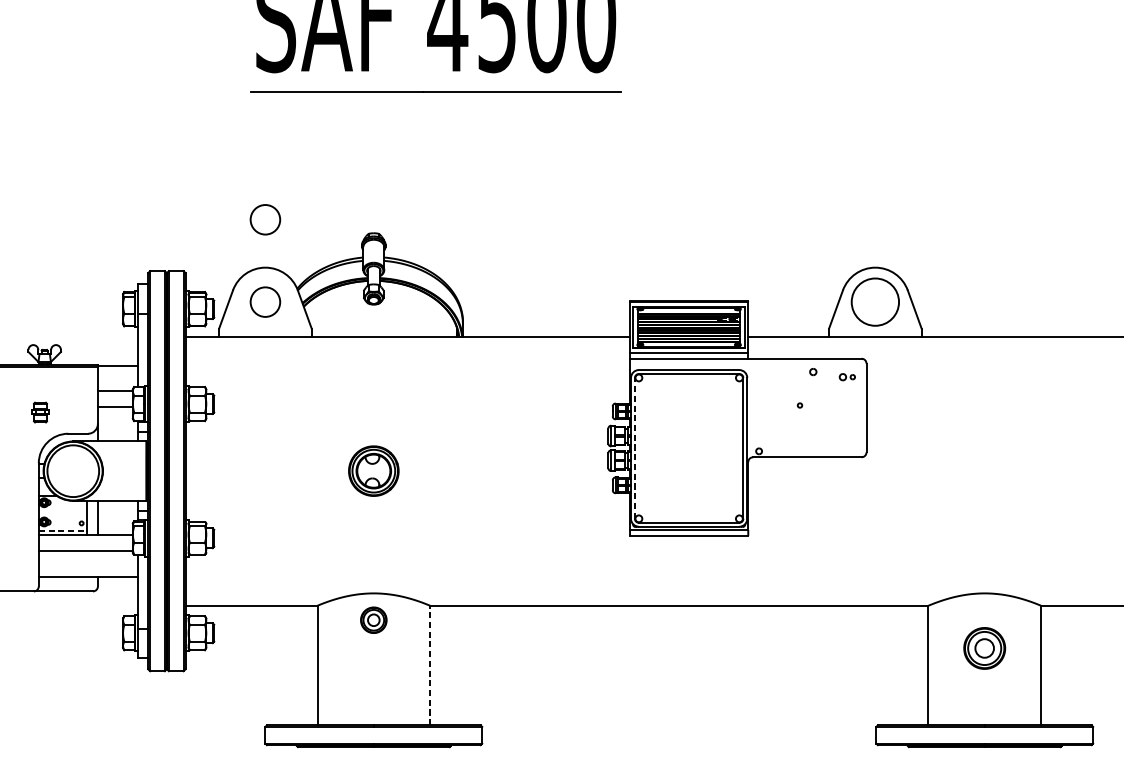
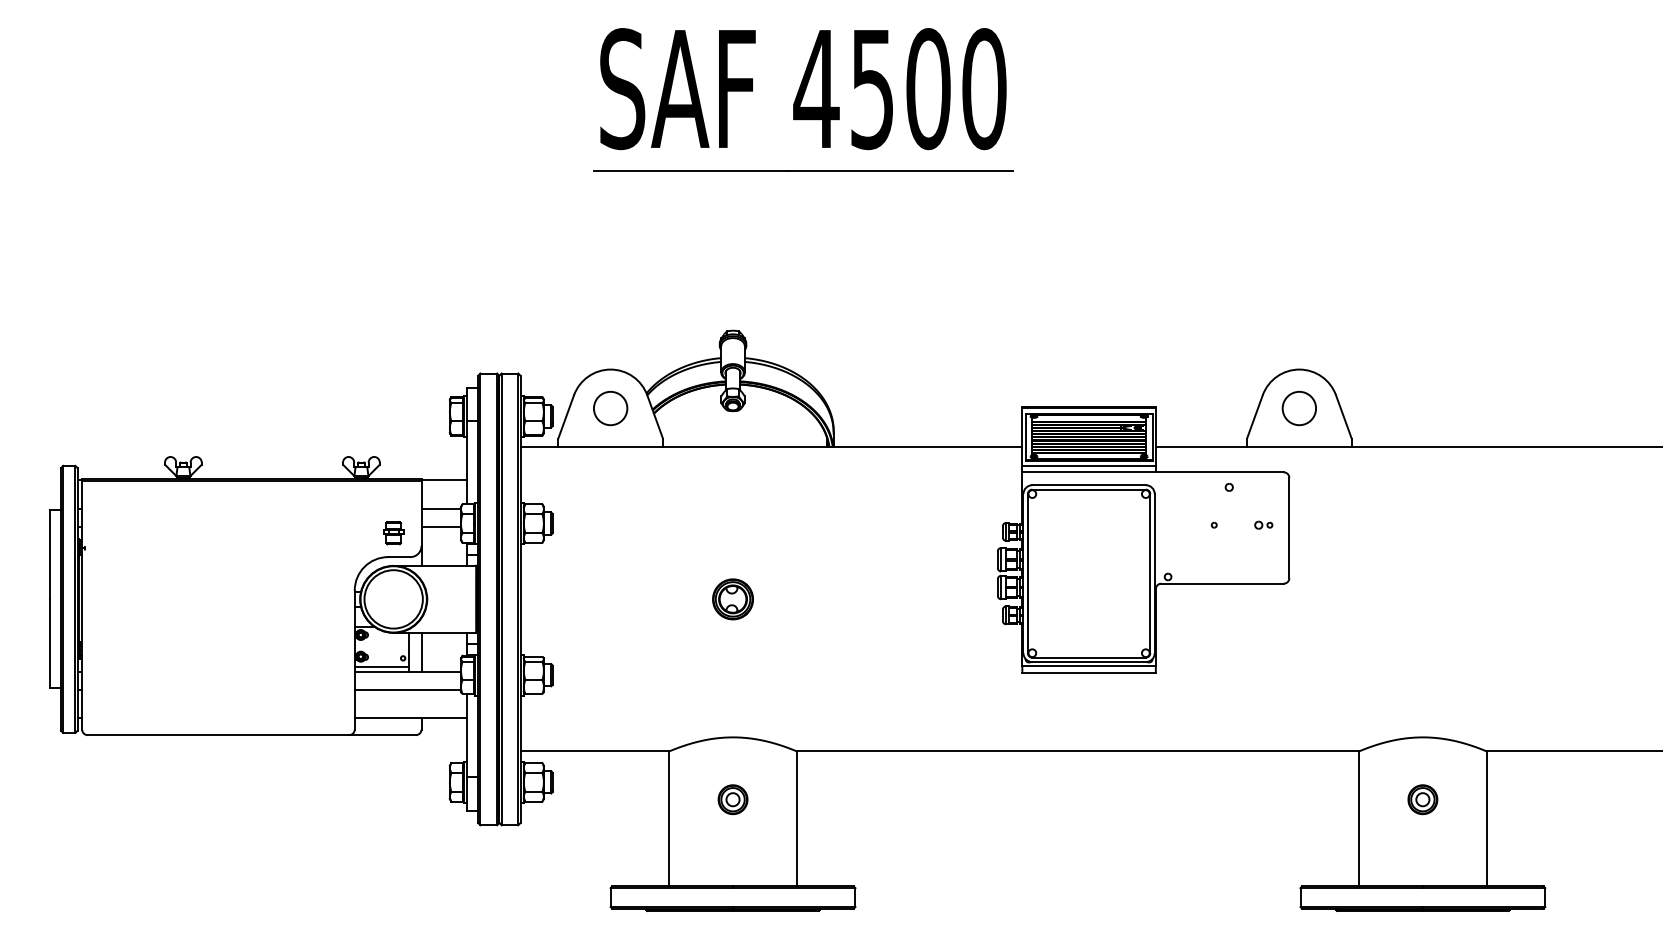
circle: (265, 219) -> (610, 315), removed
circle: (875, 302) -> (1299, 408), size x0.62
part: (847, 376) -> (1263, 524), moved
part: (40, 412) -> (393, 533), moved
line: (634, 448) -> (1027, 573), dashed -> solid
part: (373, 471) -> (732, 599), size x0.71
line: (62, 531) -> (381, 667), dashed -> solid
part: (373, 620) -> (732, 799), moved
part: (984, 648) -> (1422, 799), size x0.62
line: (430, 665) -> (796, 818), dashed -> solid

